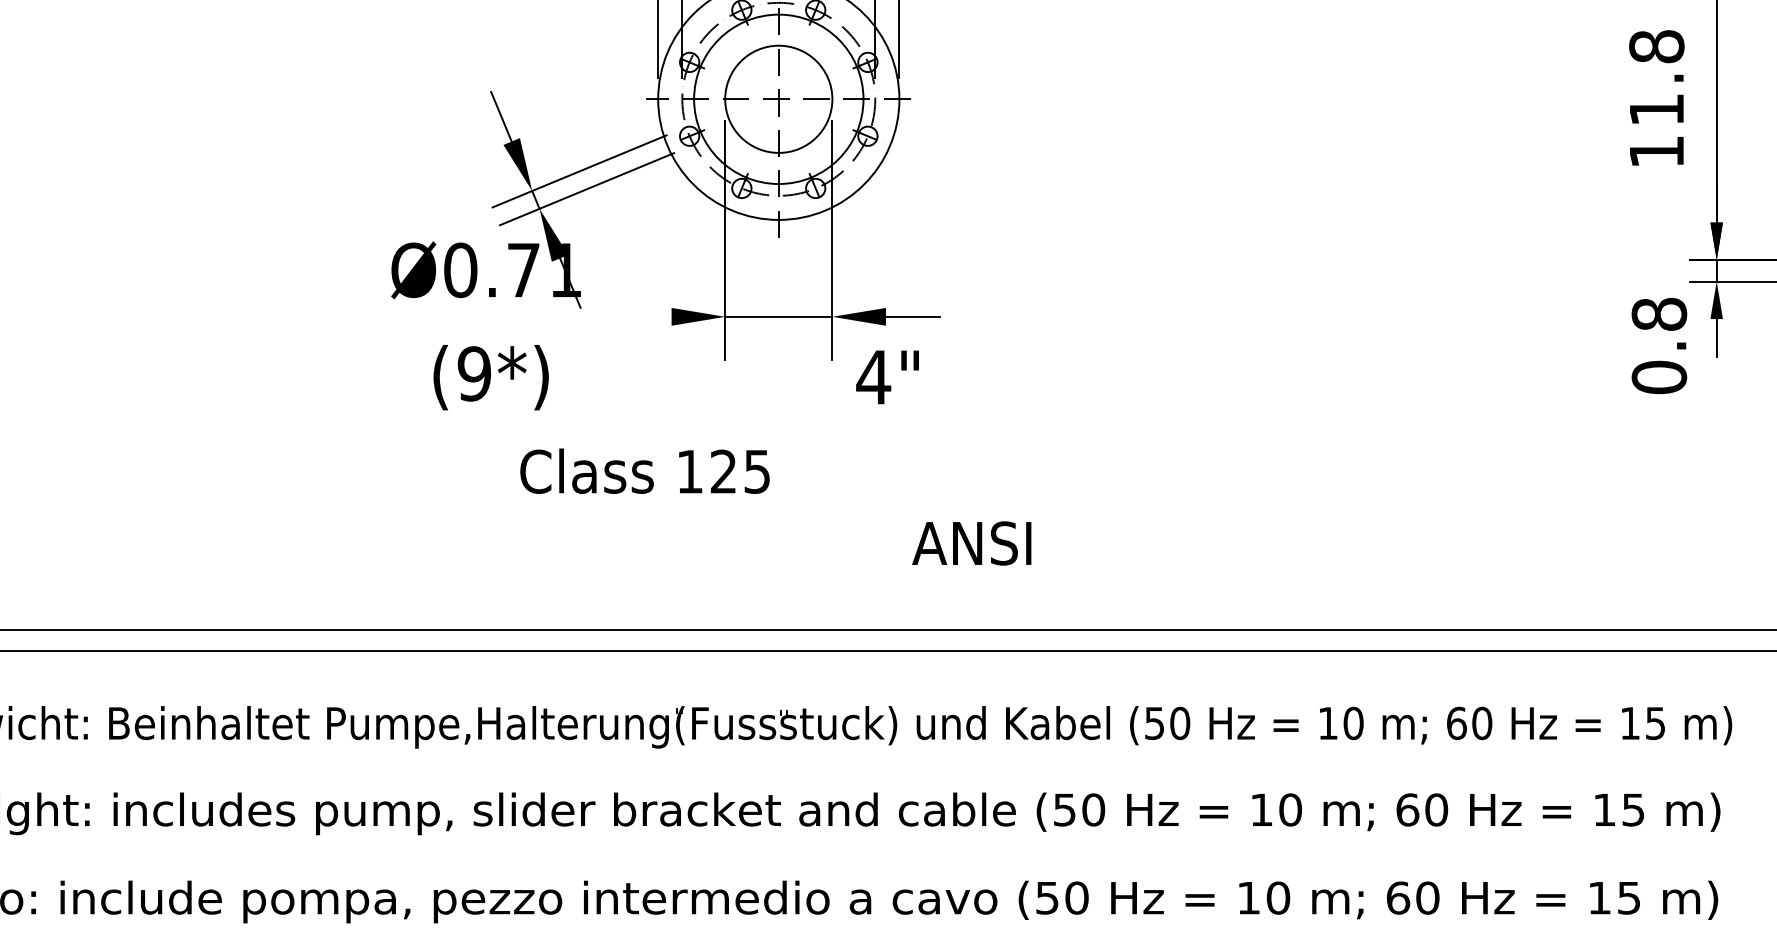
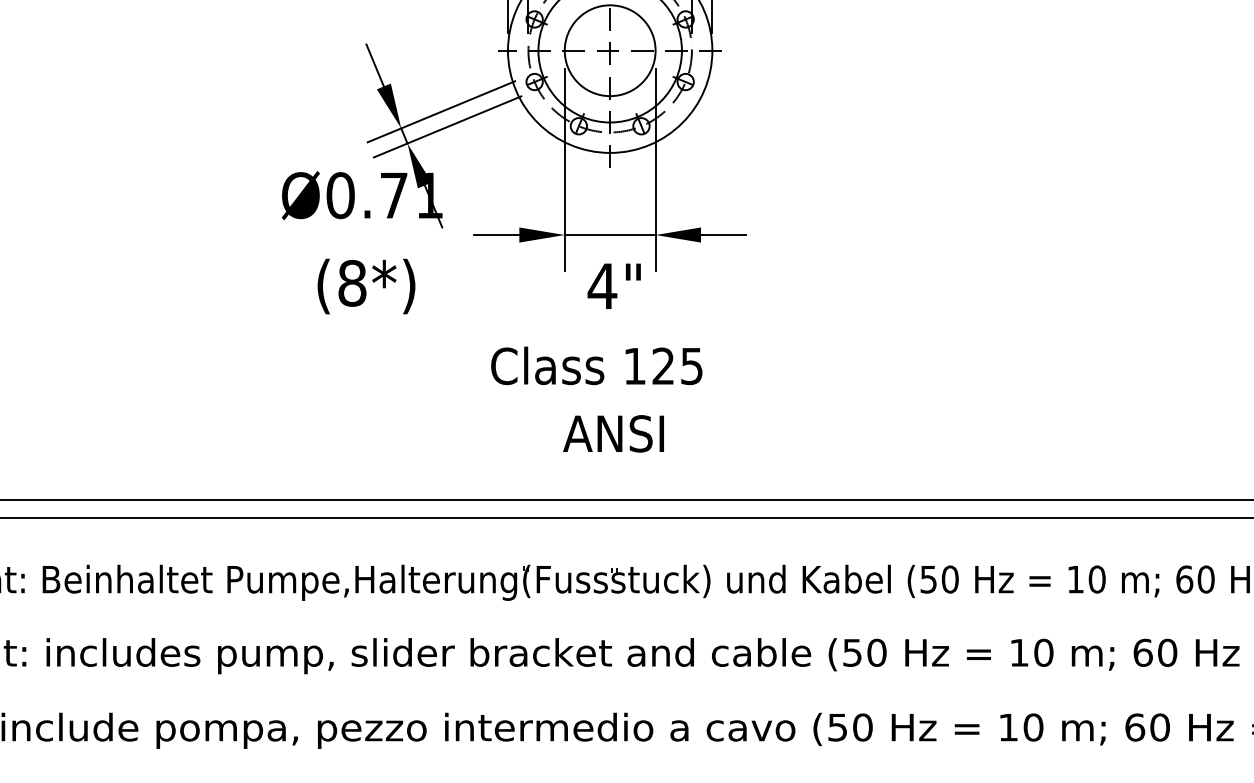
line: (644, 316) -> (496, 234), added
text: (474, 373) -> (352, 283), (9*) -> (8*)
text: (887, 377) -> (614, 286), moved
text: (644, 470) -> (596, 365), moved
text: (971, 543) -> (613, 433), moved

